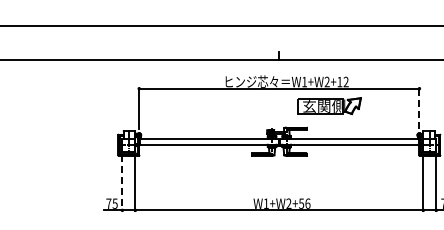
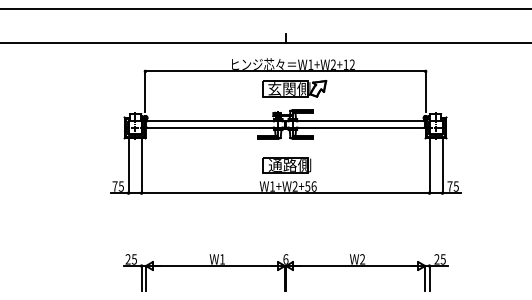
part: (329, 105) -> (294, 88), moved
line: (419, 108) -> (425, 91), dashed -> solid
line: (122, 182) -> (128, 165), dashed -> solid
part: (280, 182) -> (286, 165), added

